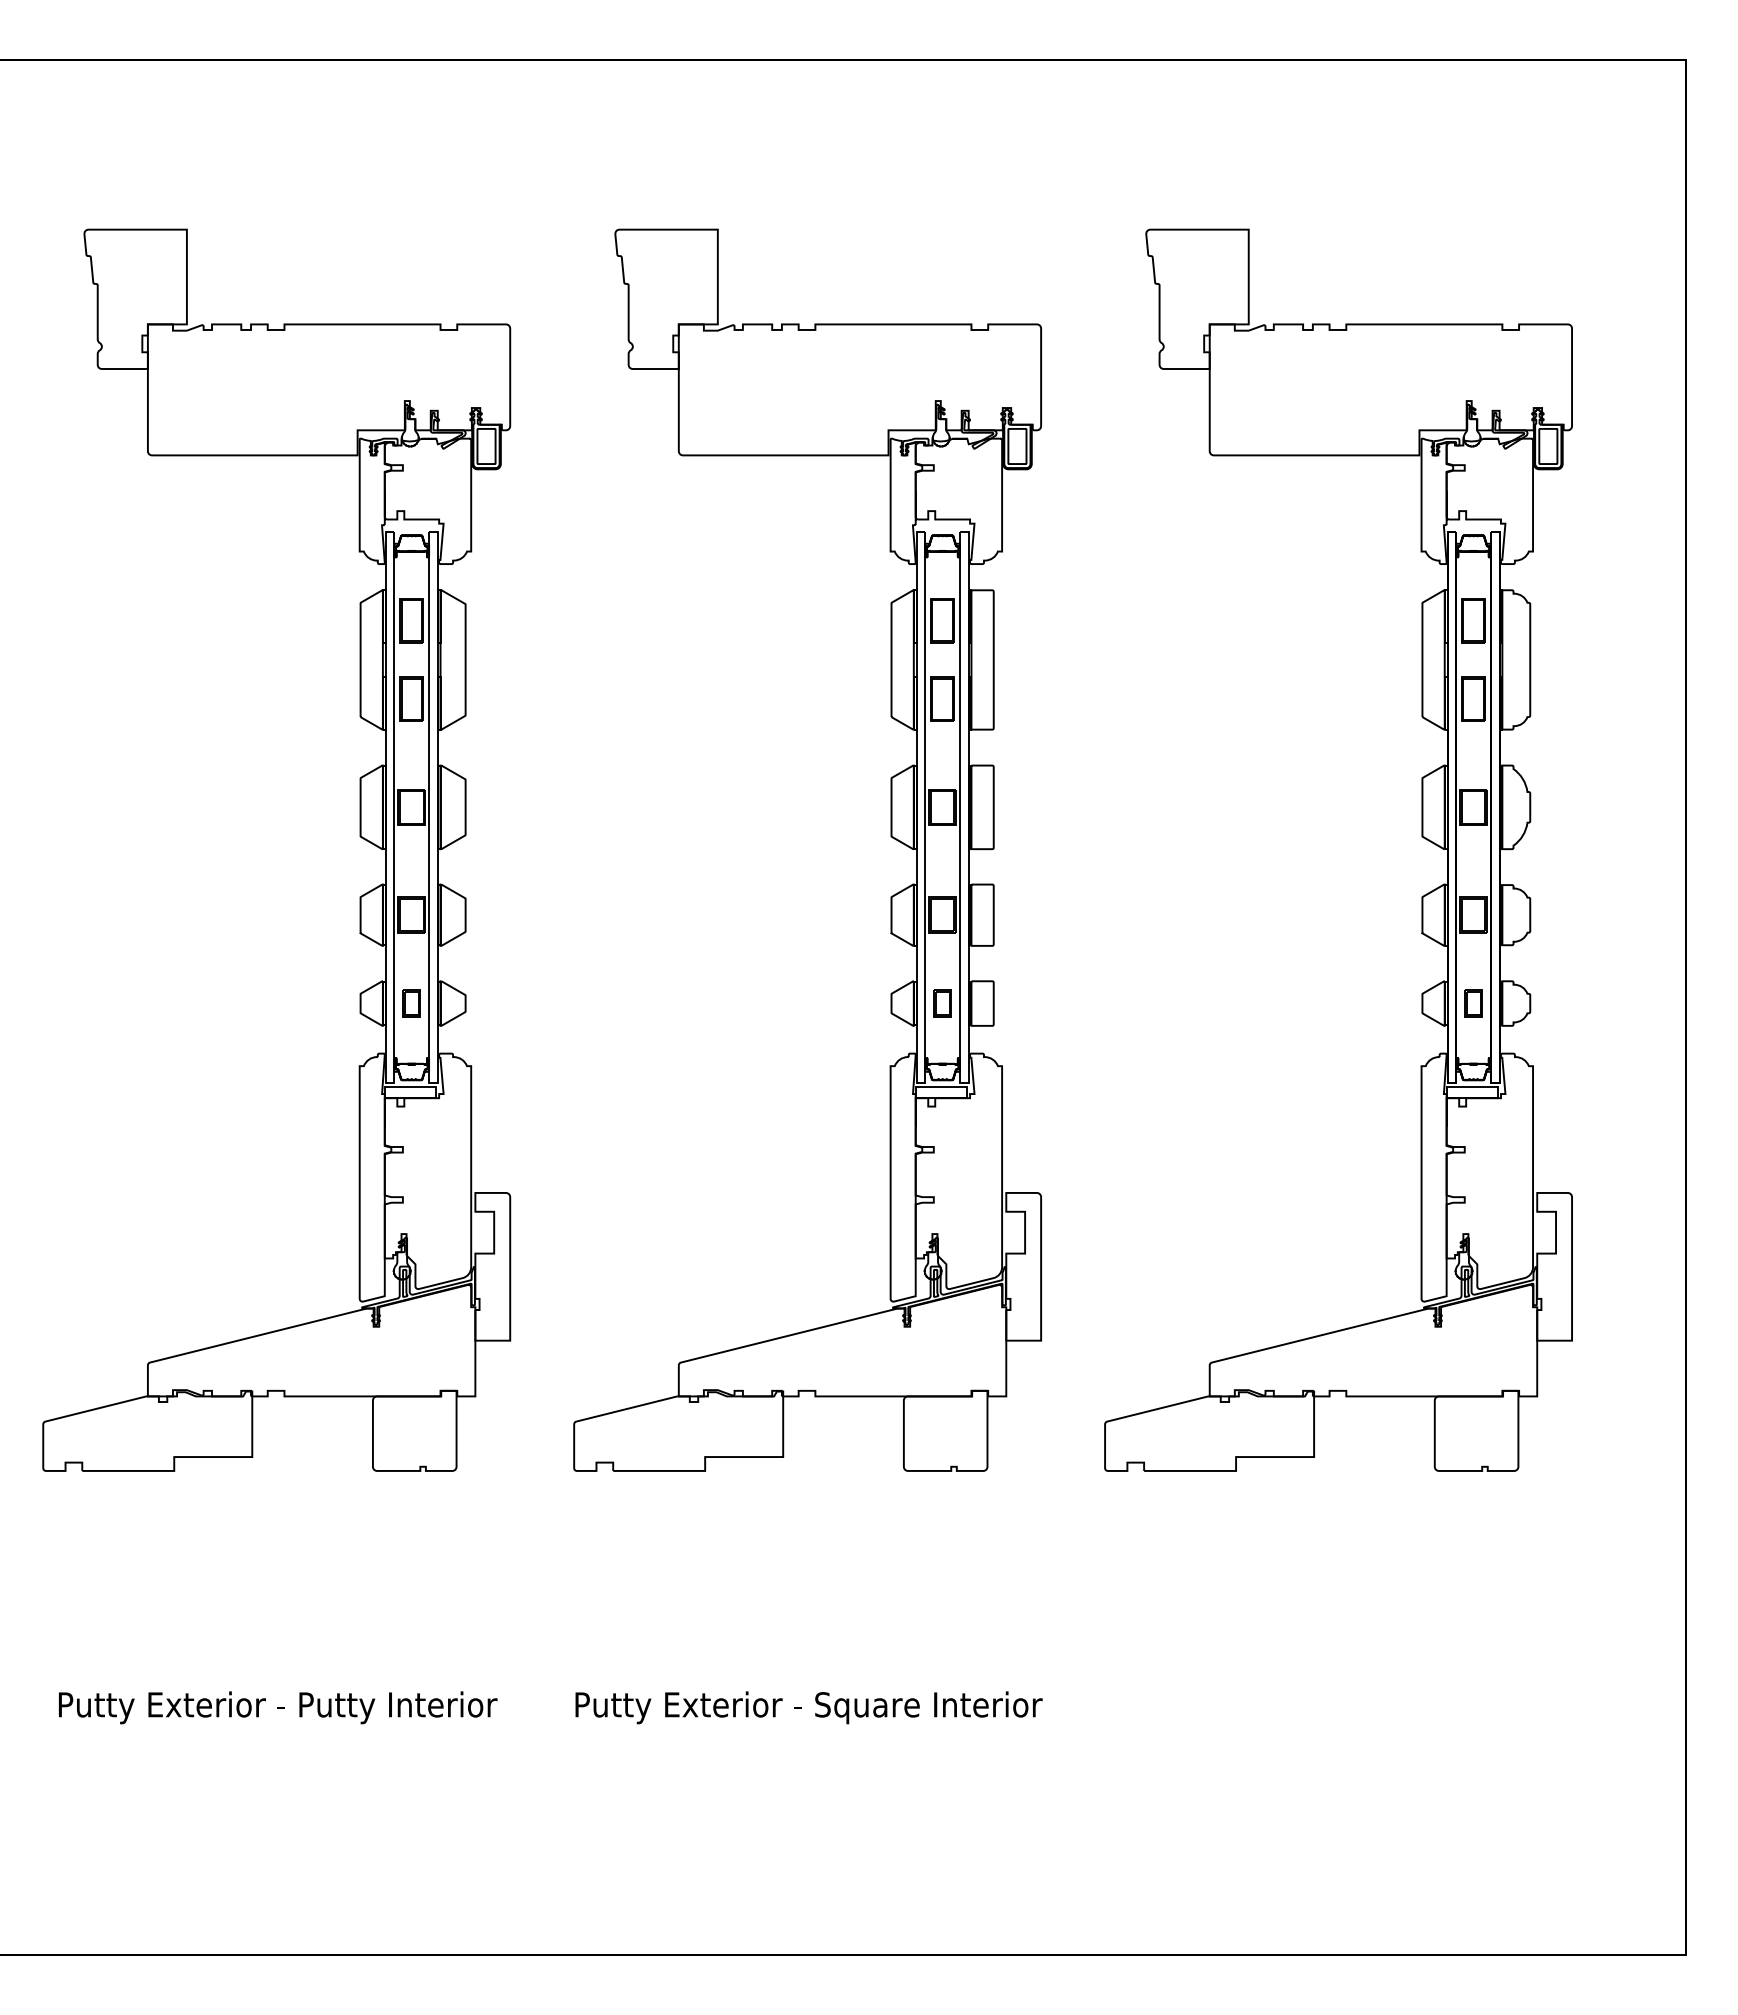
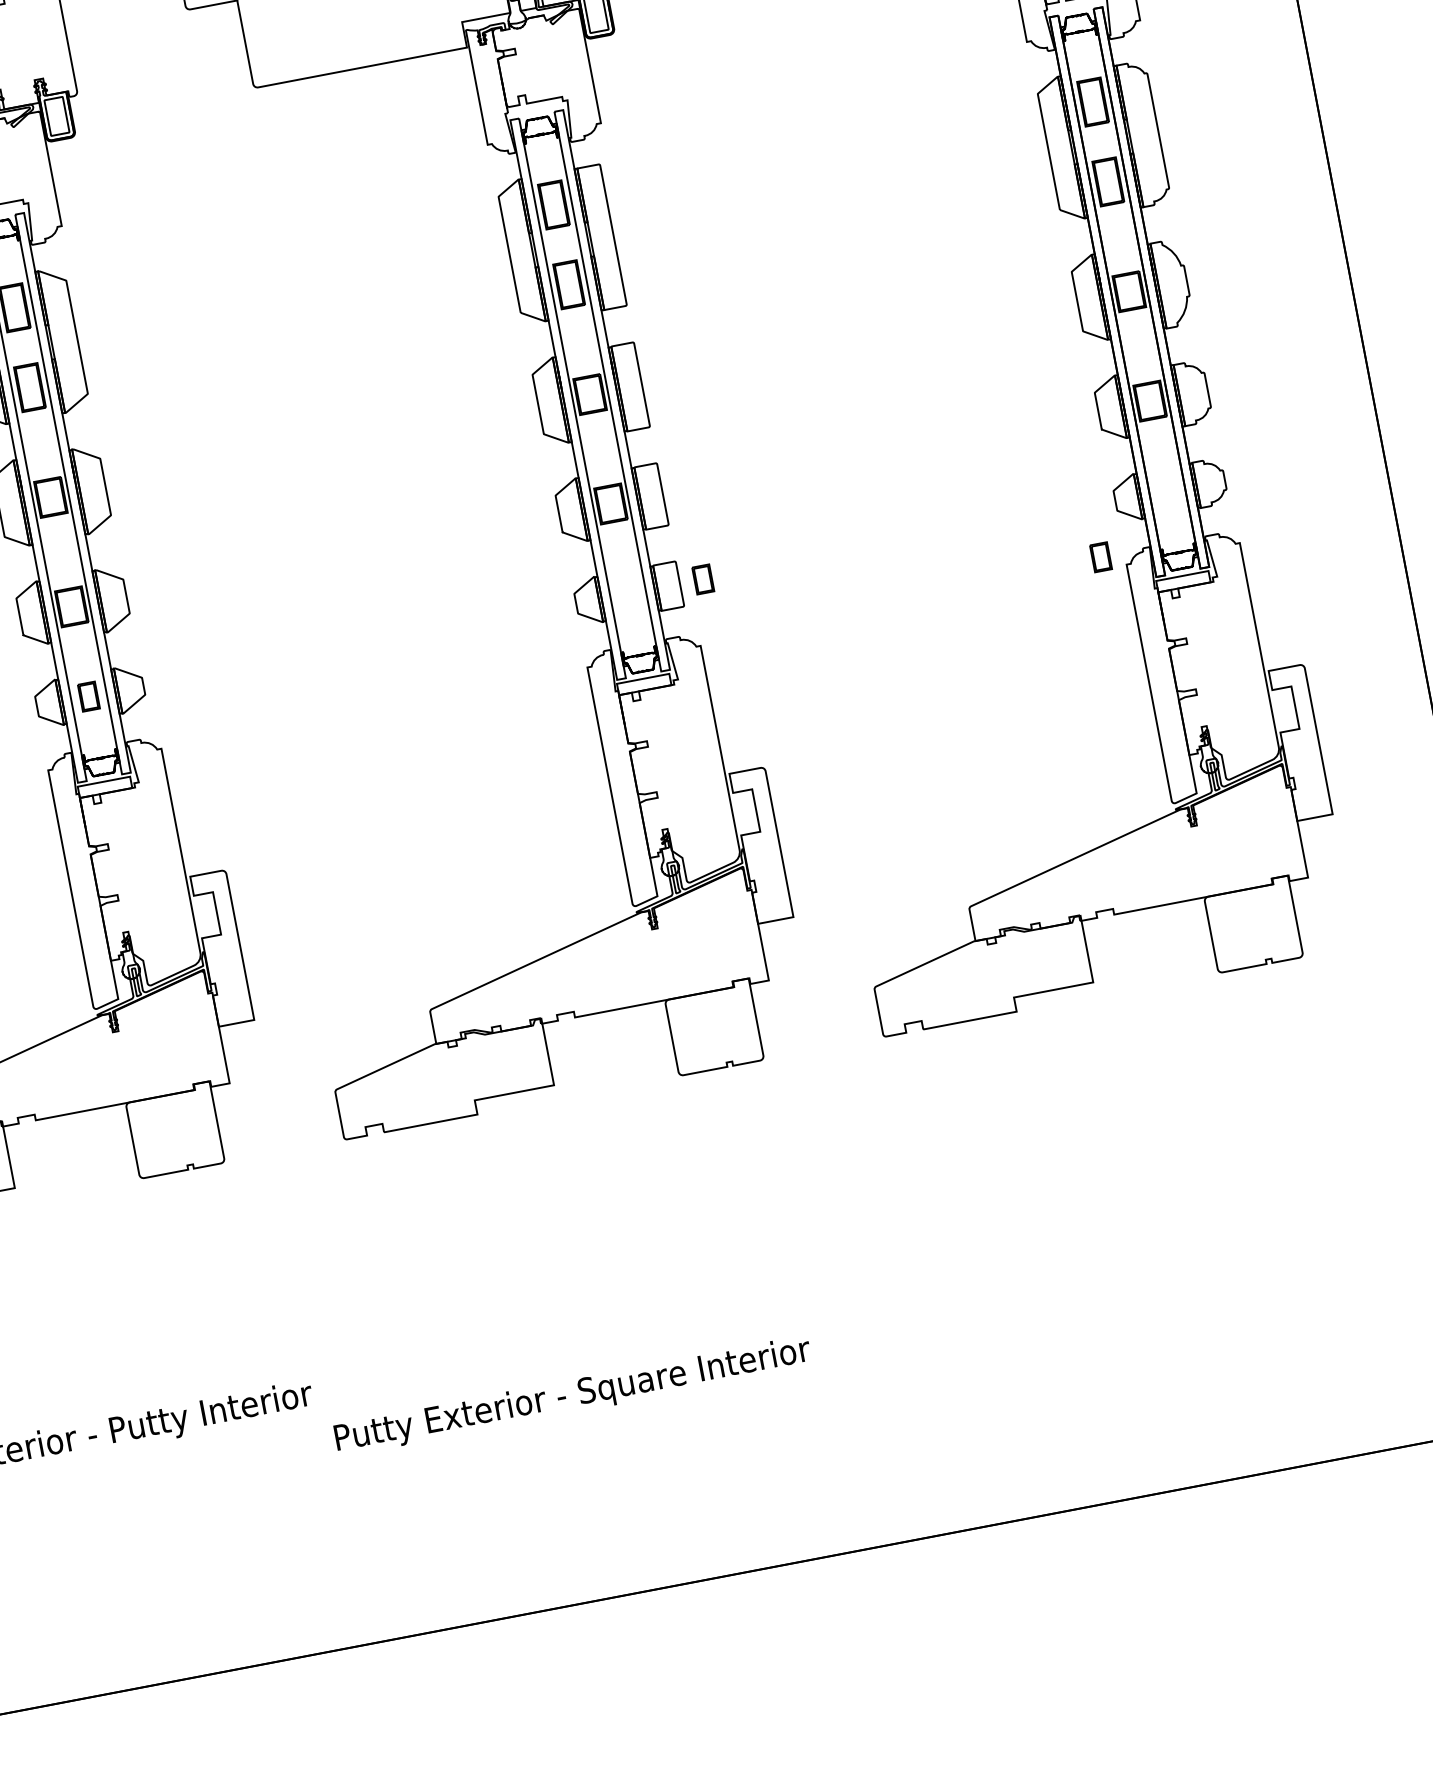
part: (942, 1003) -> (703, 579), moved
part: (1473, 1003) -> (1100, 557), moved
text: (808, 1707) -> (572, 1395), moved

